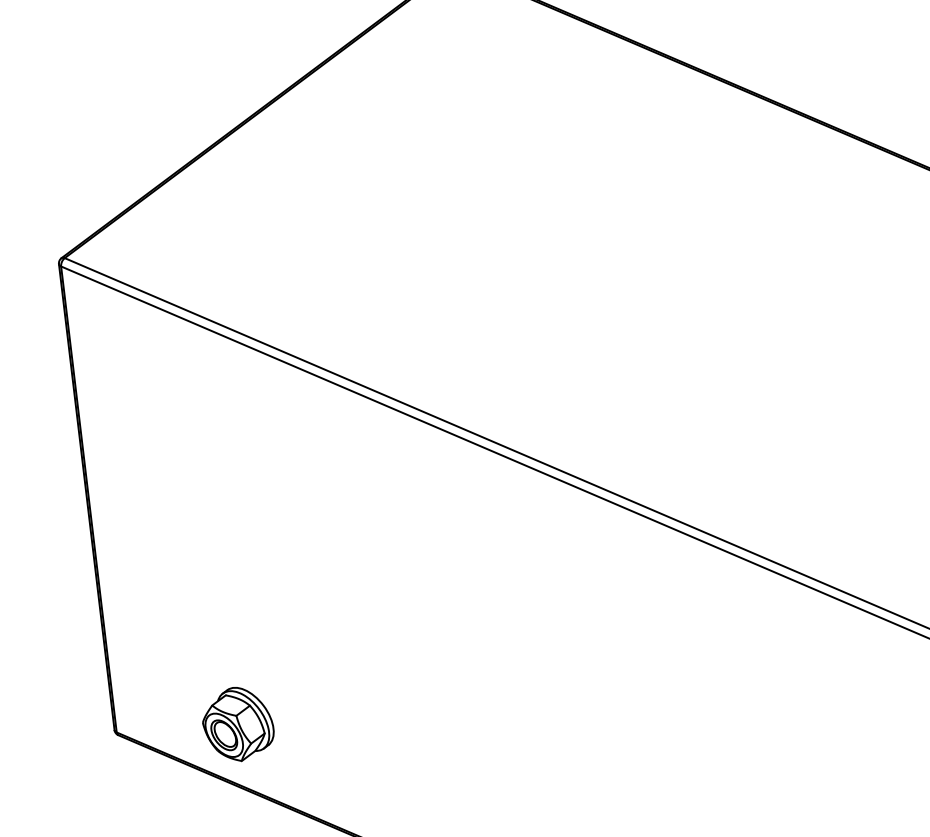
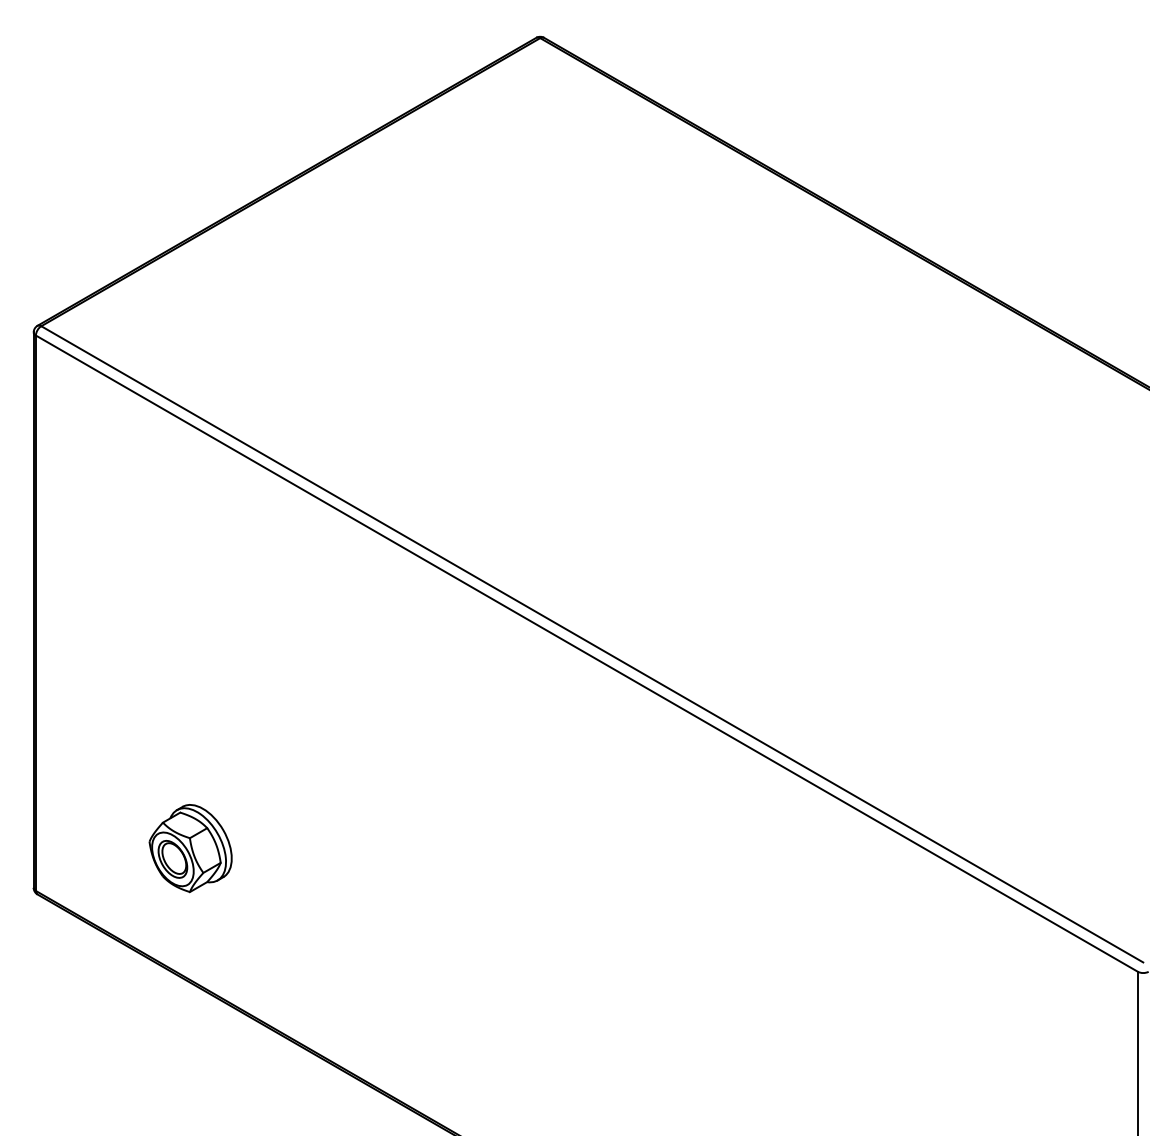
part: (237, 724) -> (190, 848), moved

